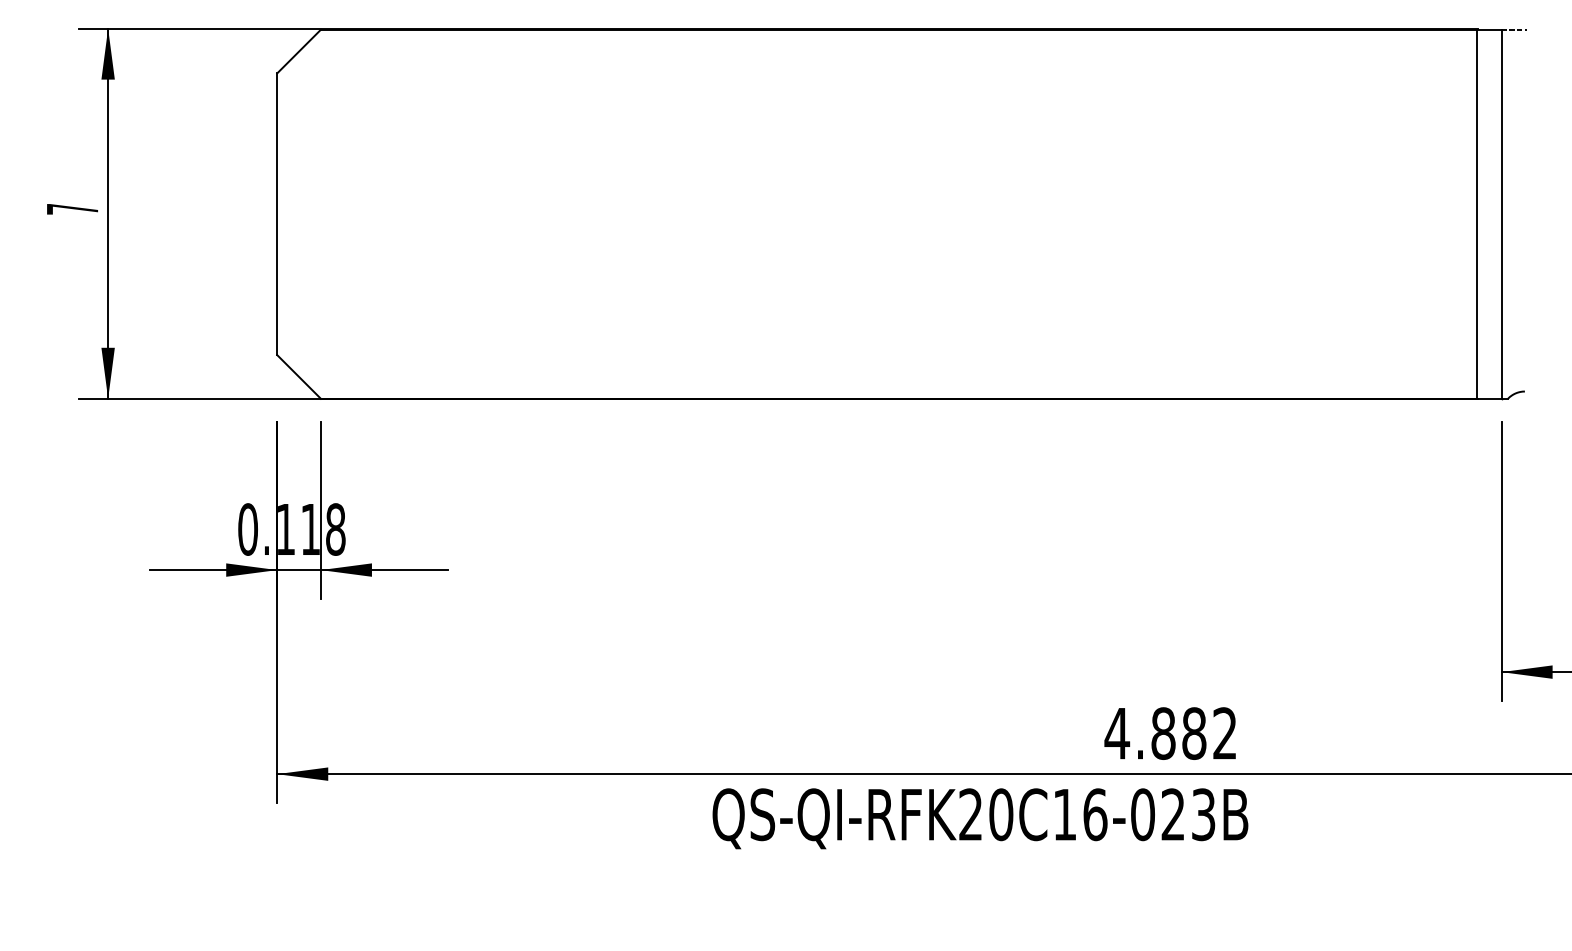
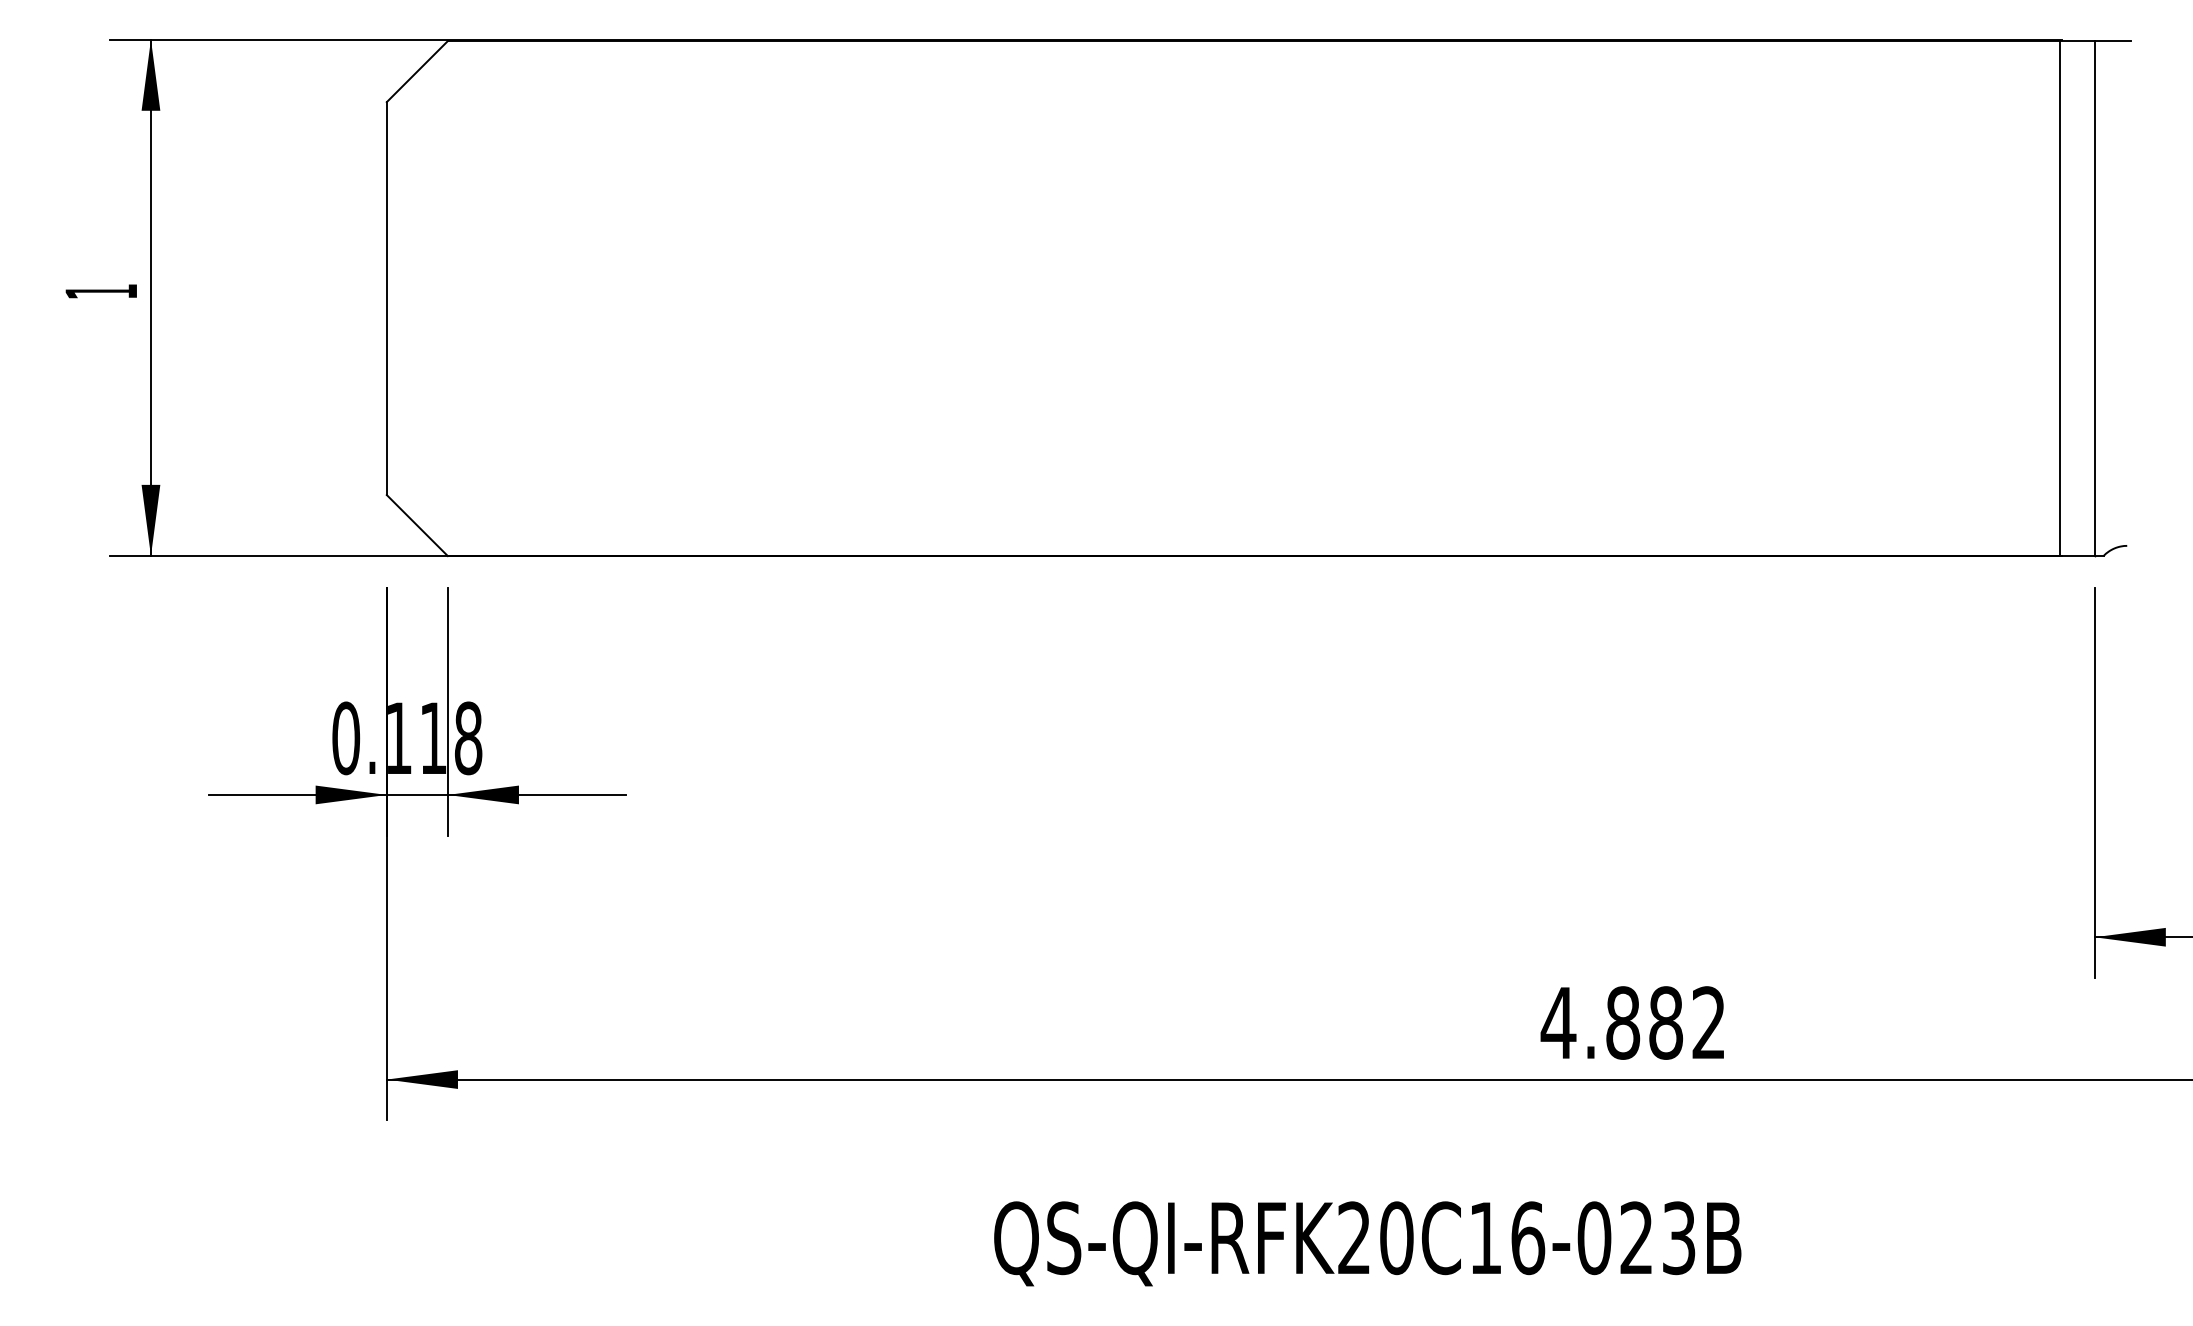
line: (1515, 29) -> (2113, 41), dashed -> solid
text: (71, 209) -> (100, 291), 7 -> 1
text: (980, 818) -> (1367, 1243), moved

